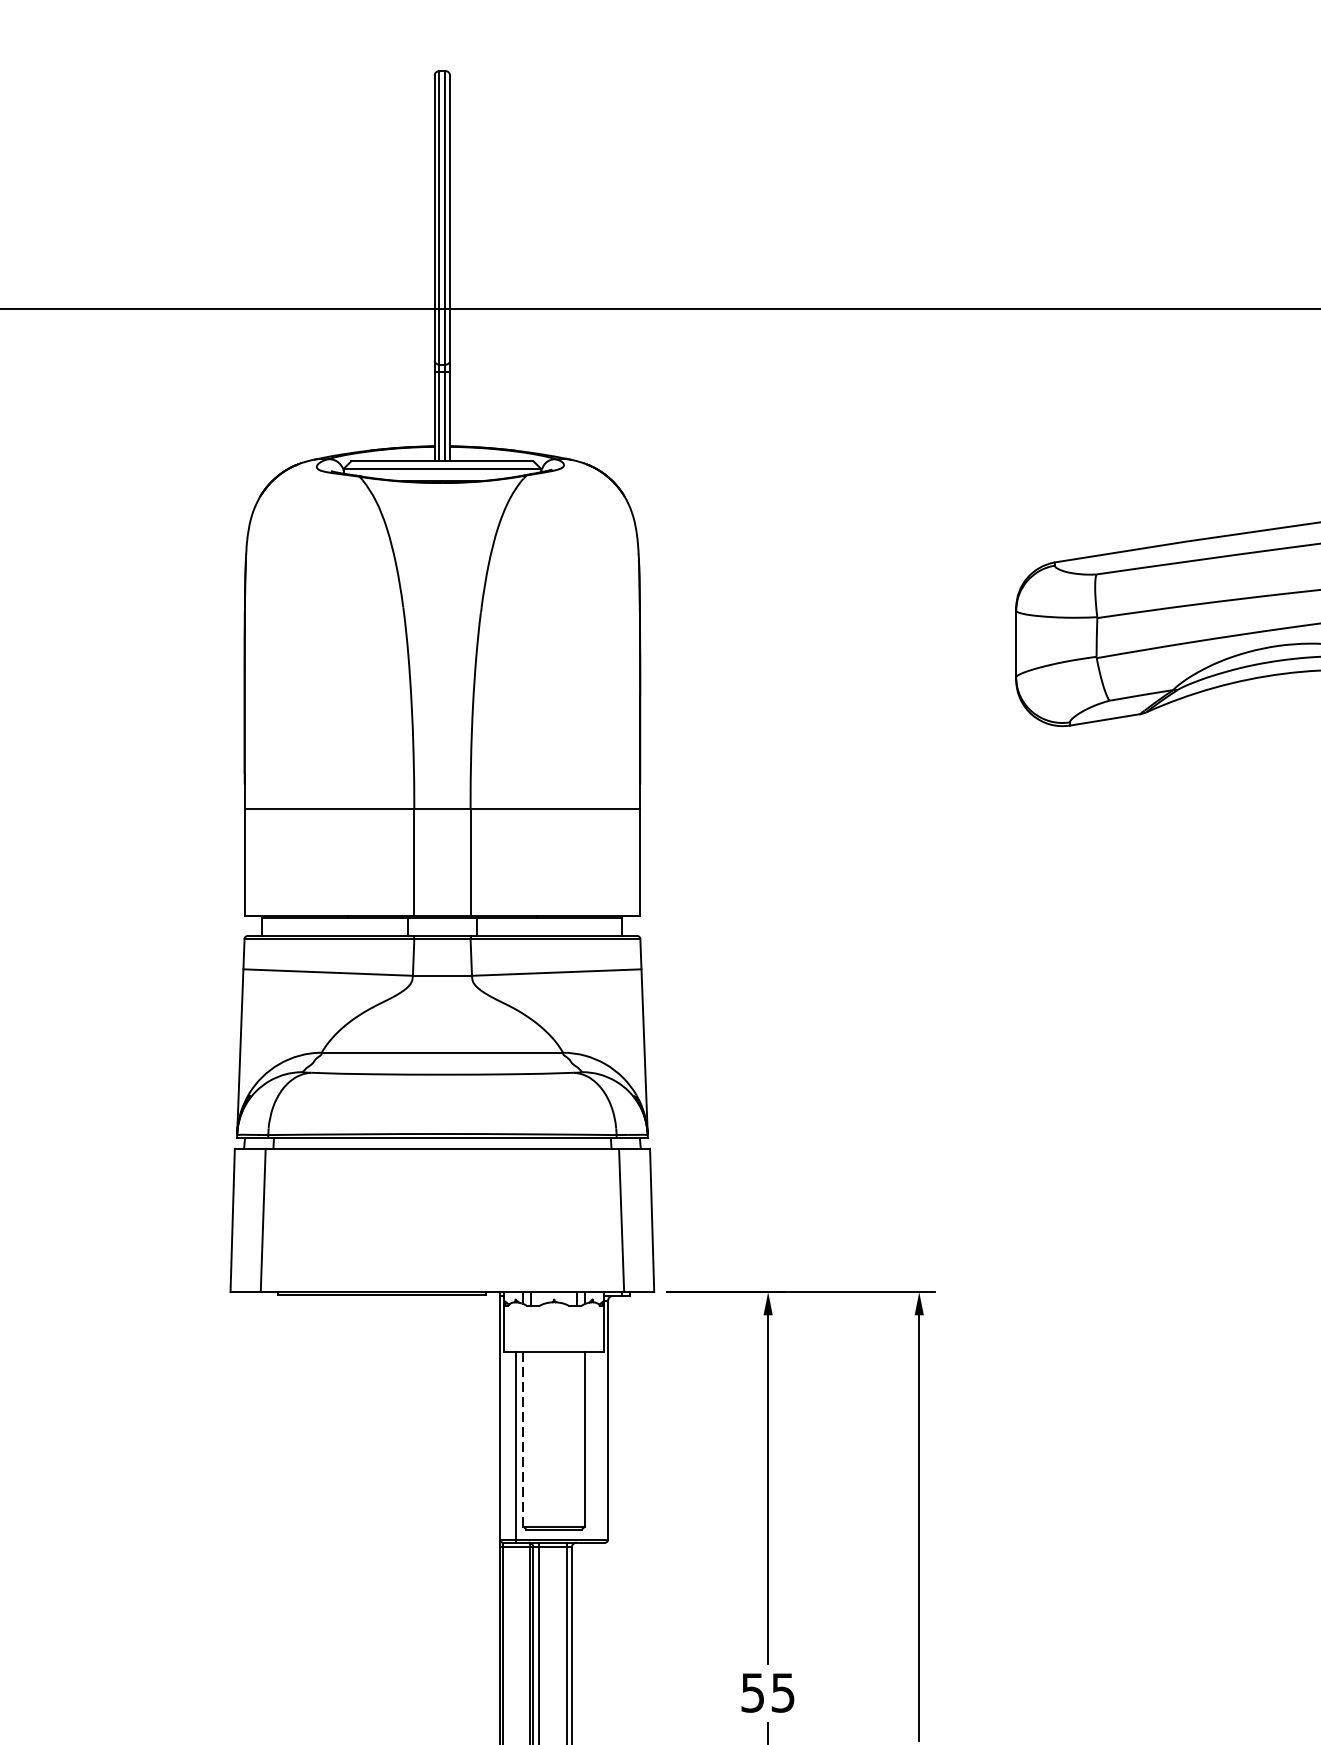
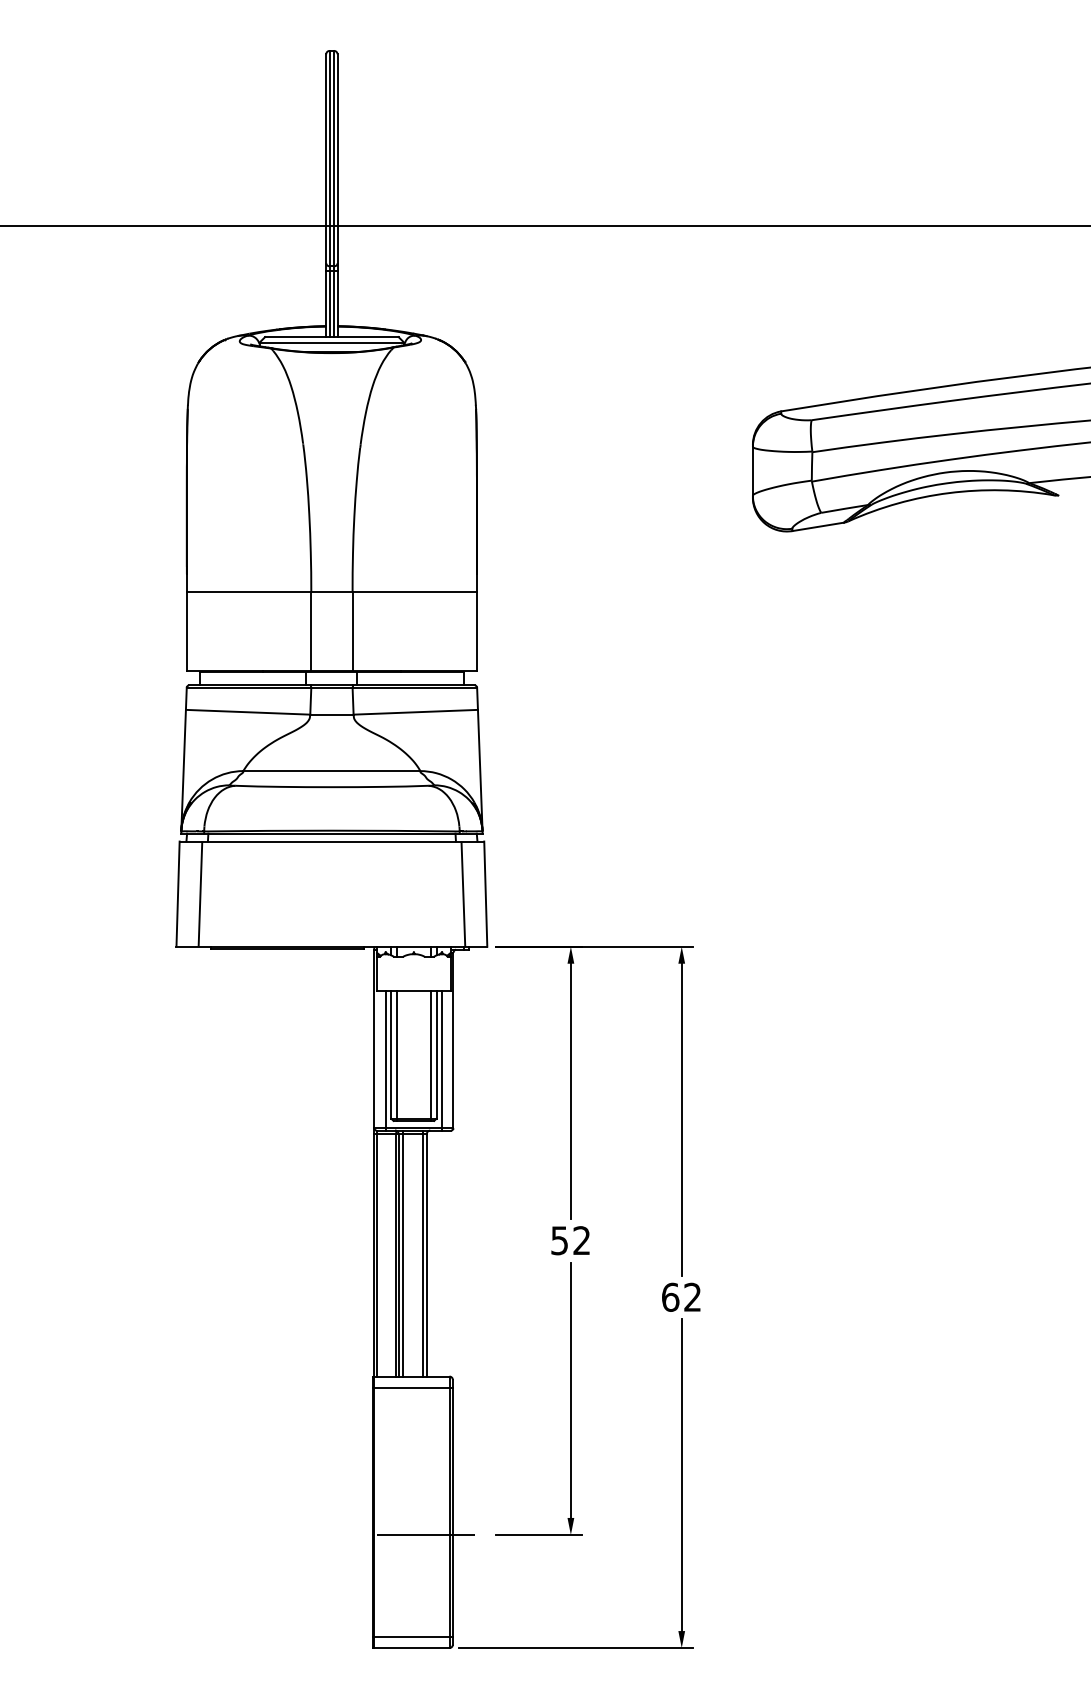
line: (523, 1439) -> (391, 1054), dashed -> solid
line: (530, 1440) -> (396, 1055), added
line: (576, 1440) -> (430, 1055), added
line: (593, 1447) -> (442, 1060), added
text: (782, 1692) -> (581, 1240), 55 -> 52

